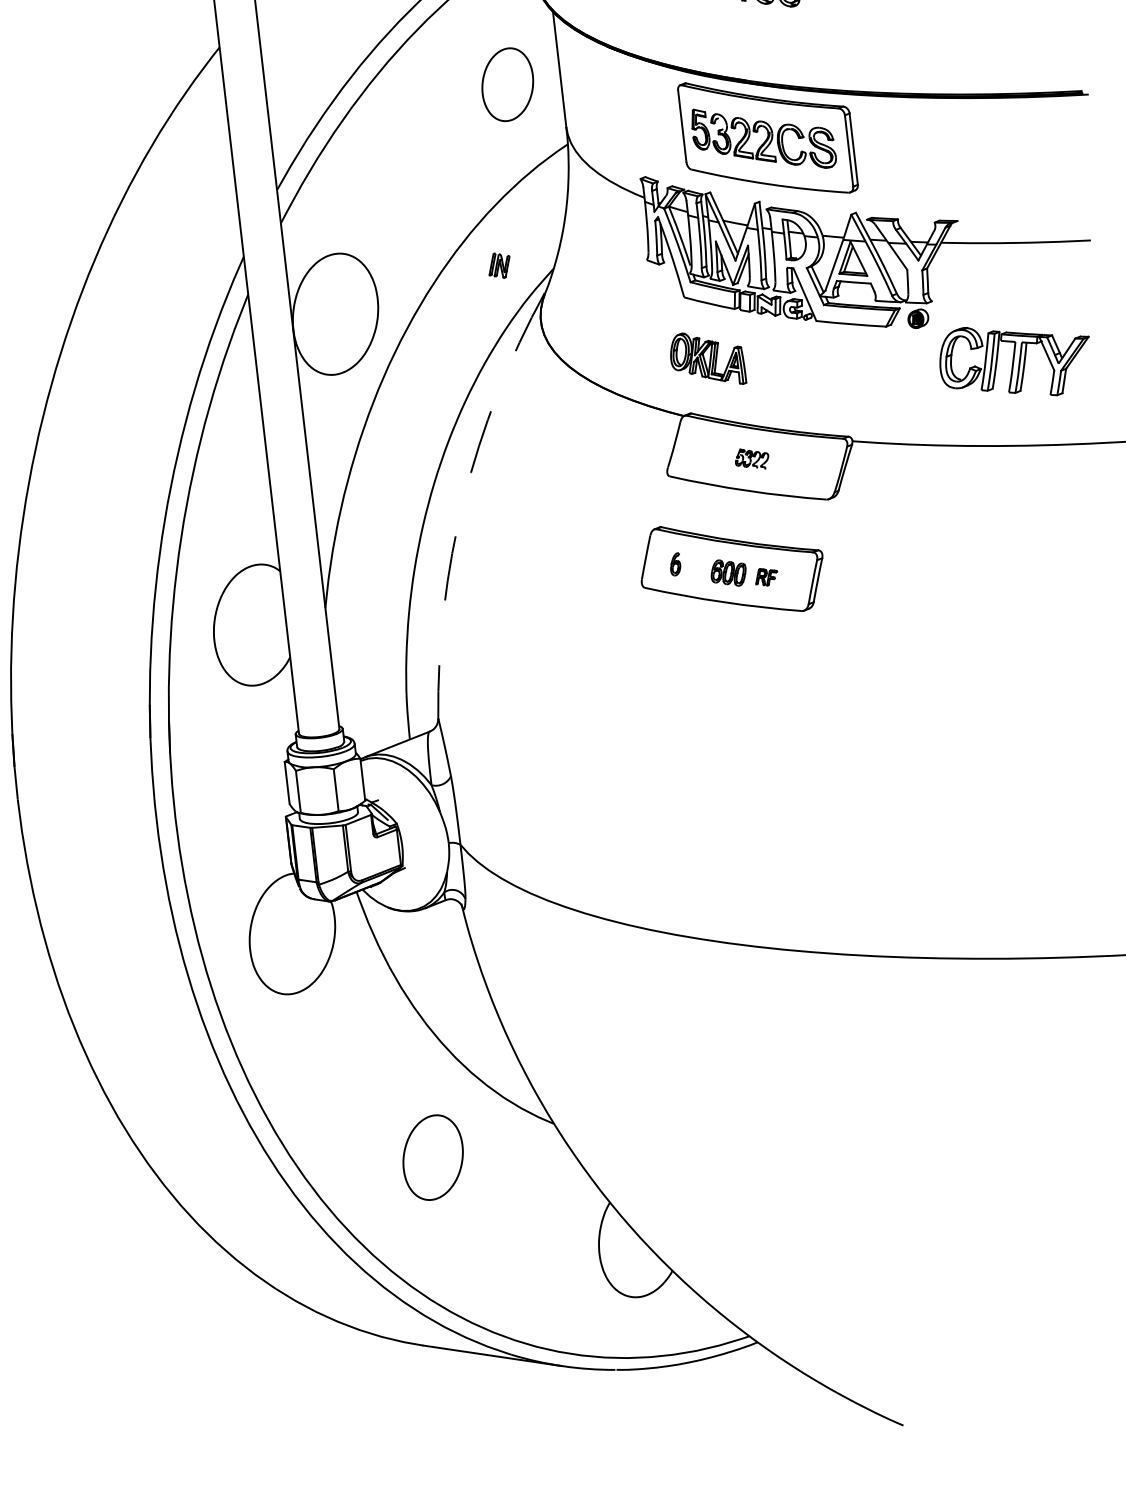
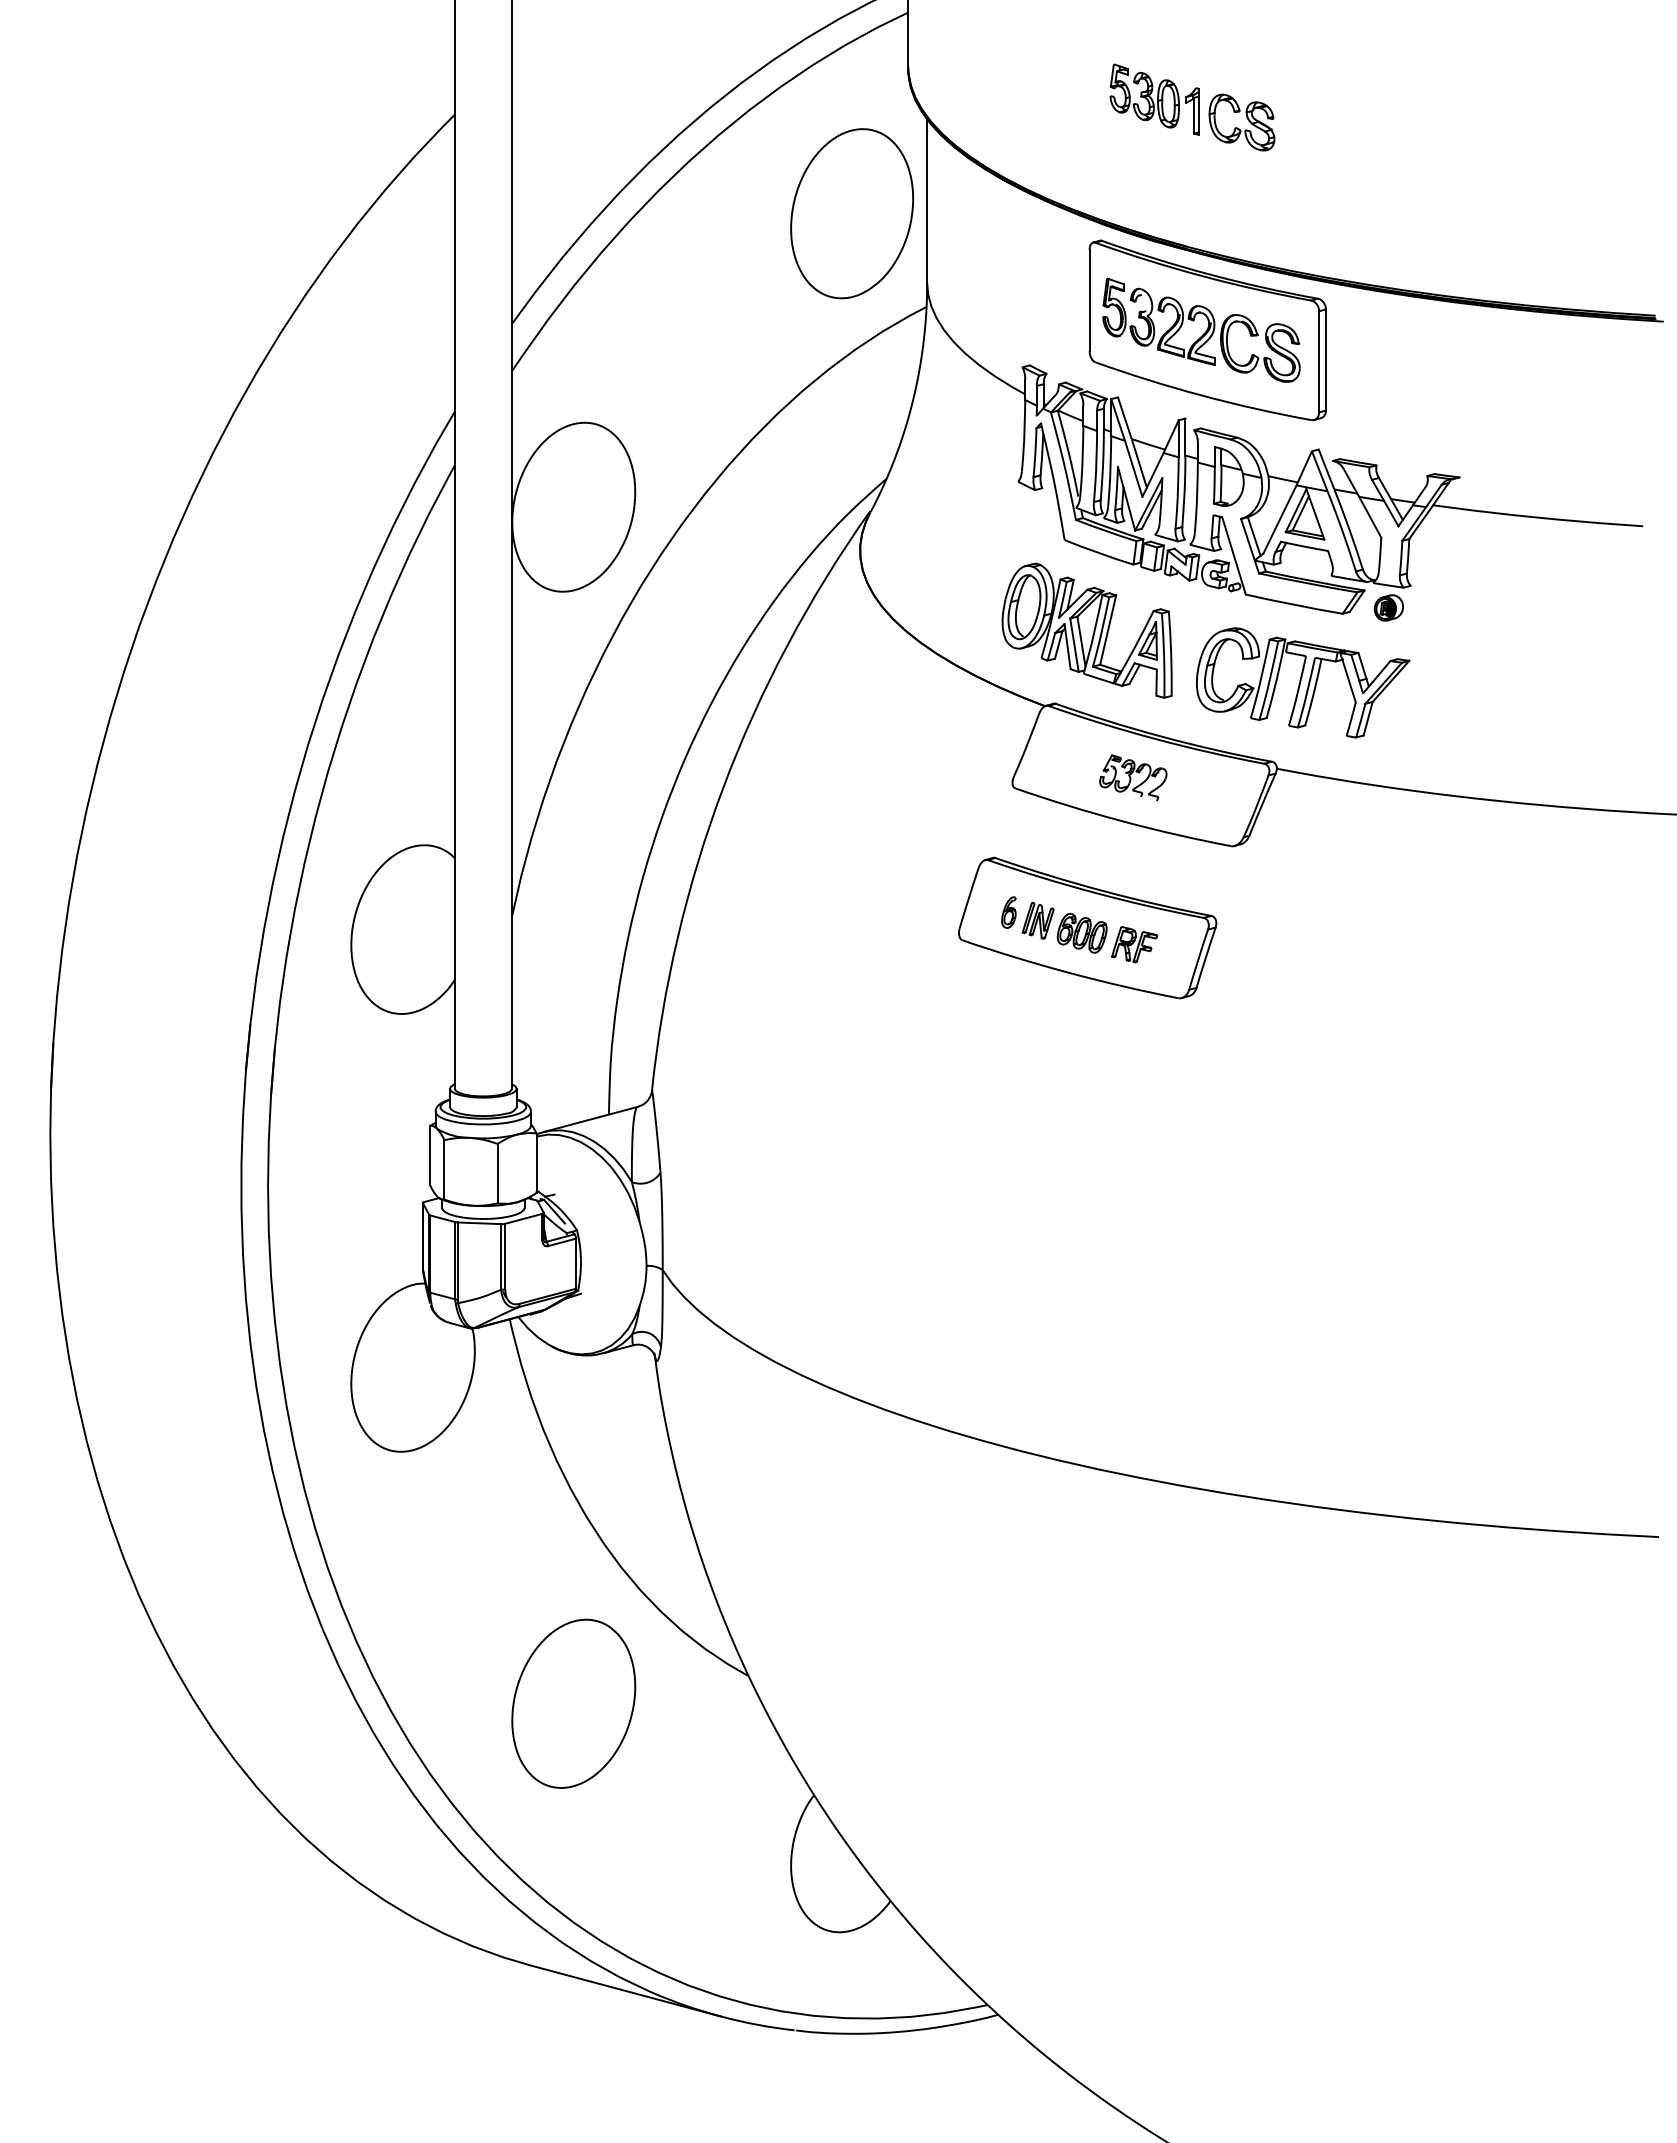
part: (507, 84) -> (851, 213), size x1.67
part: (499, 265) -> (1037, 920), moved
part: (707, 359) -> (1086, 630), size x1.67
part: (1015, 360) -> (1303, 682), moved
part: (752, 459) -> (1133, 777), size x1.43
arc: (463, 499) -> (723, 787), dashed -> solid
part: (766, 576) -> (1134, 944), size x1.43
part: (432, 1157) -> (573, 1703), size x1.43

